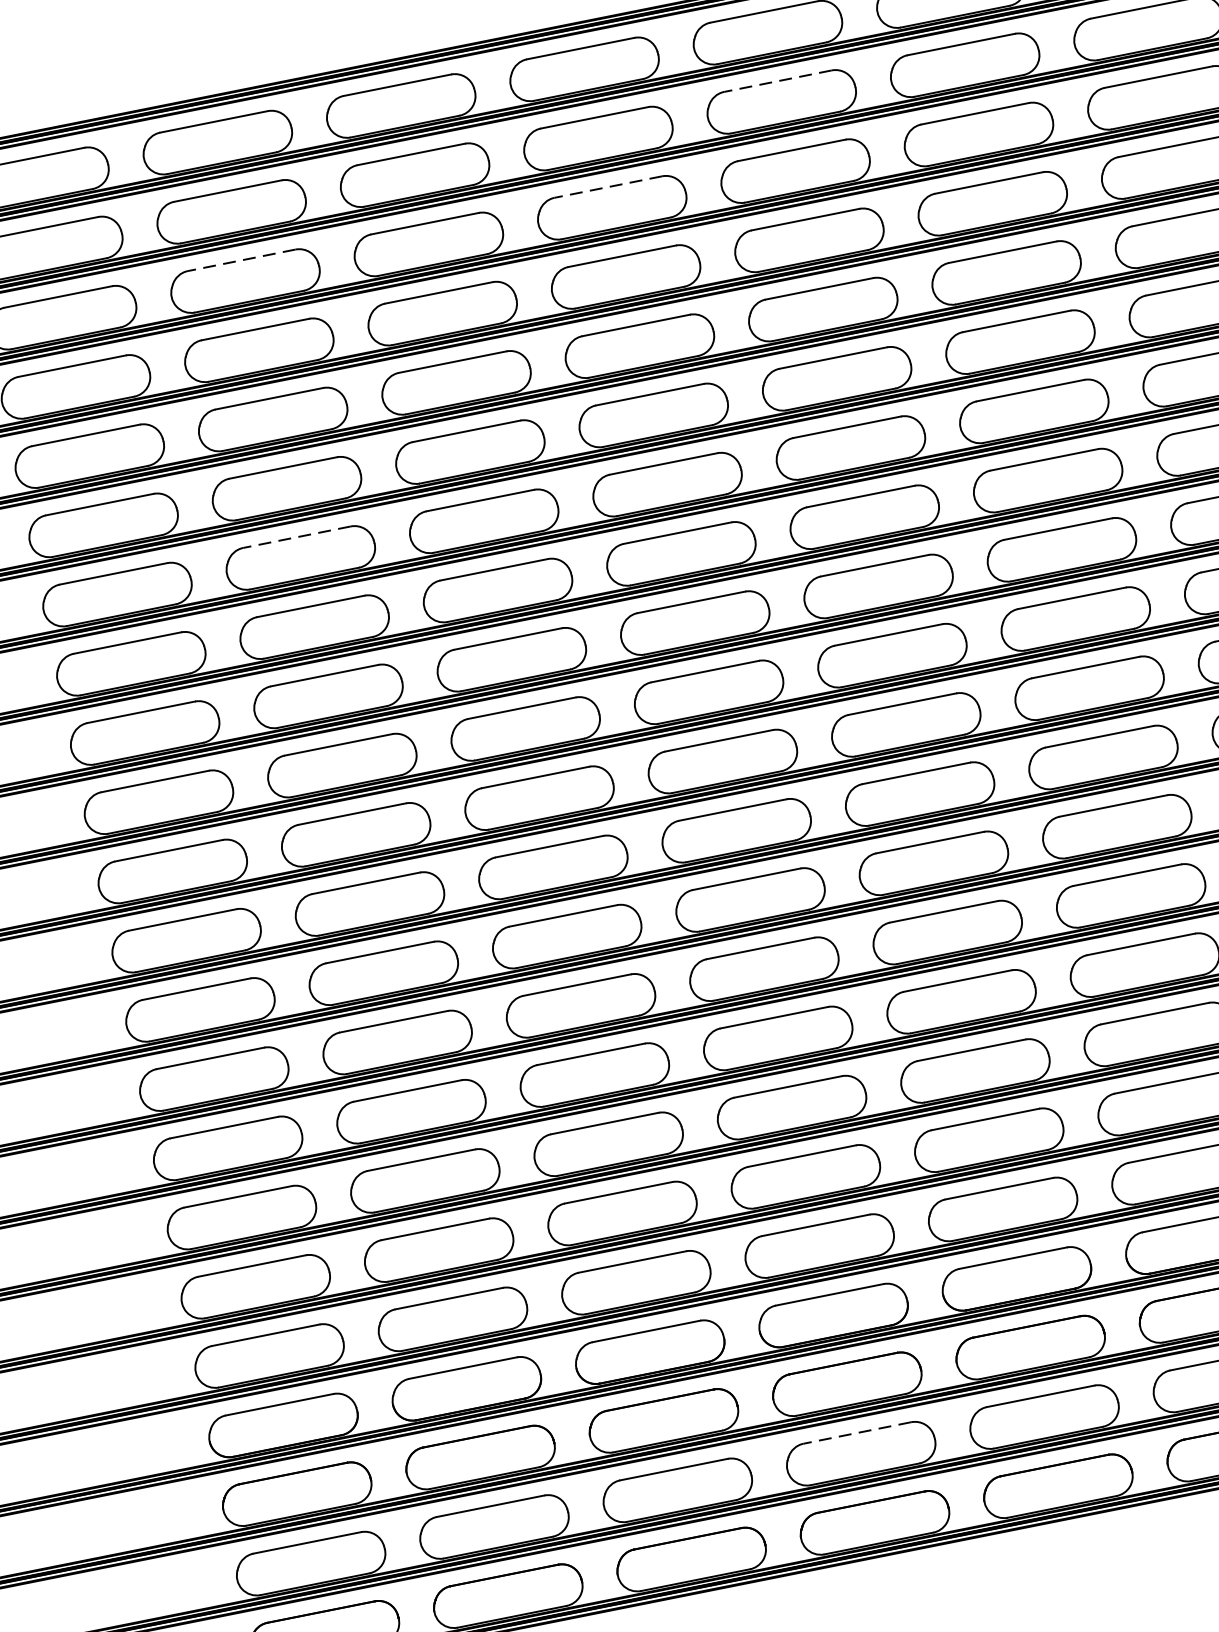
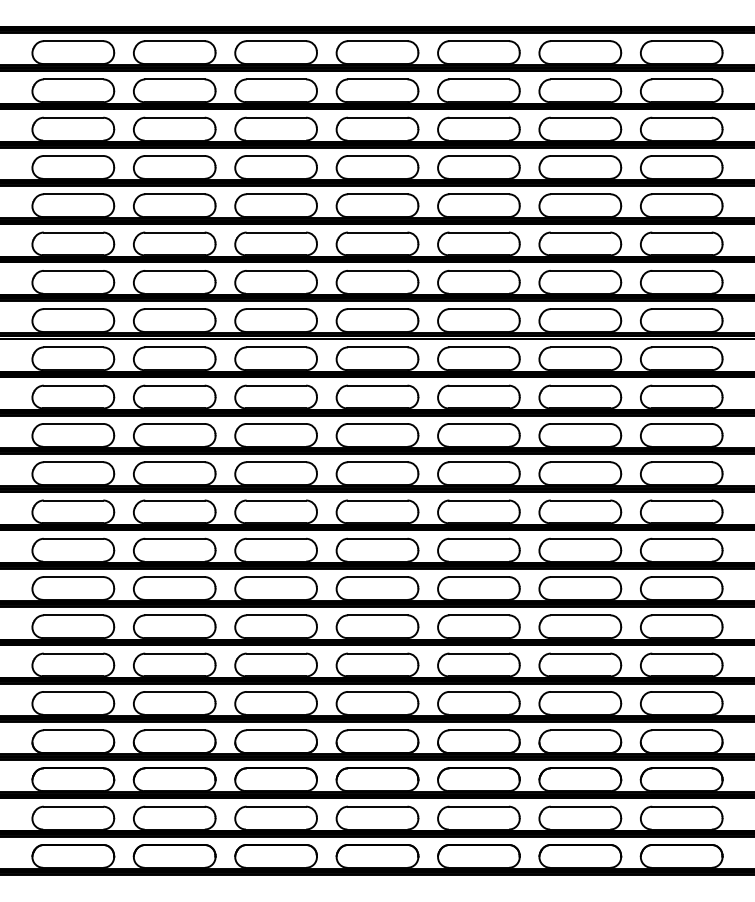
line: (778, 81) -> (479, 79), dashed -> solid
line: (607, 186) -> (377, 117), dashed -> solid
line: (240, 260) -> (174, 117), dashed -> solid
line: (296, 536) -> (174, 270), dashed -> solid
line: (856, 1432) -> (377, 806), dashed -> solid

